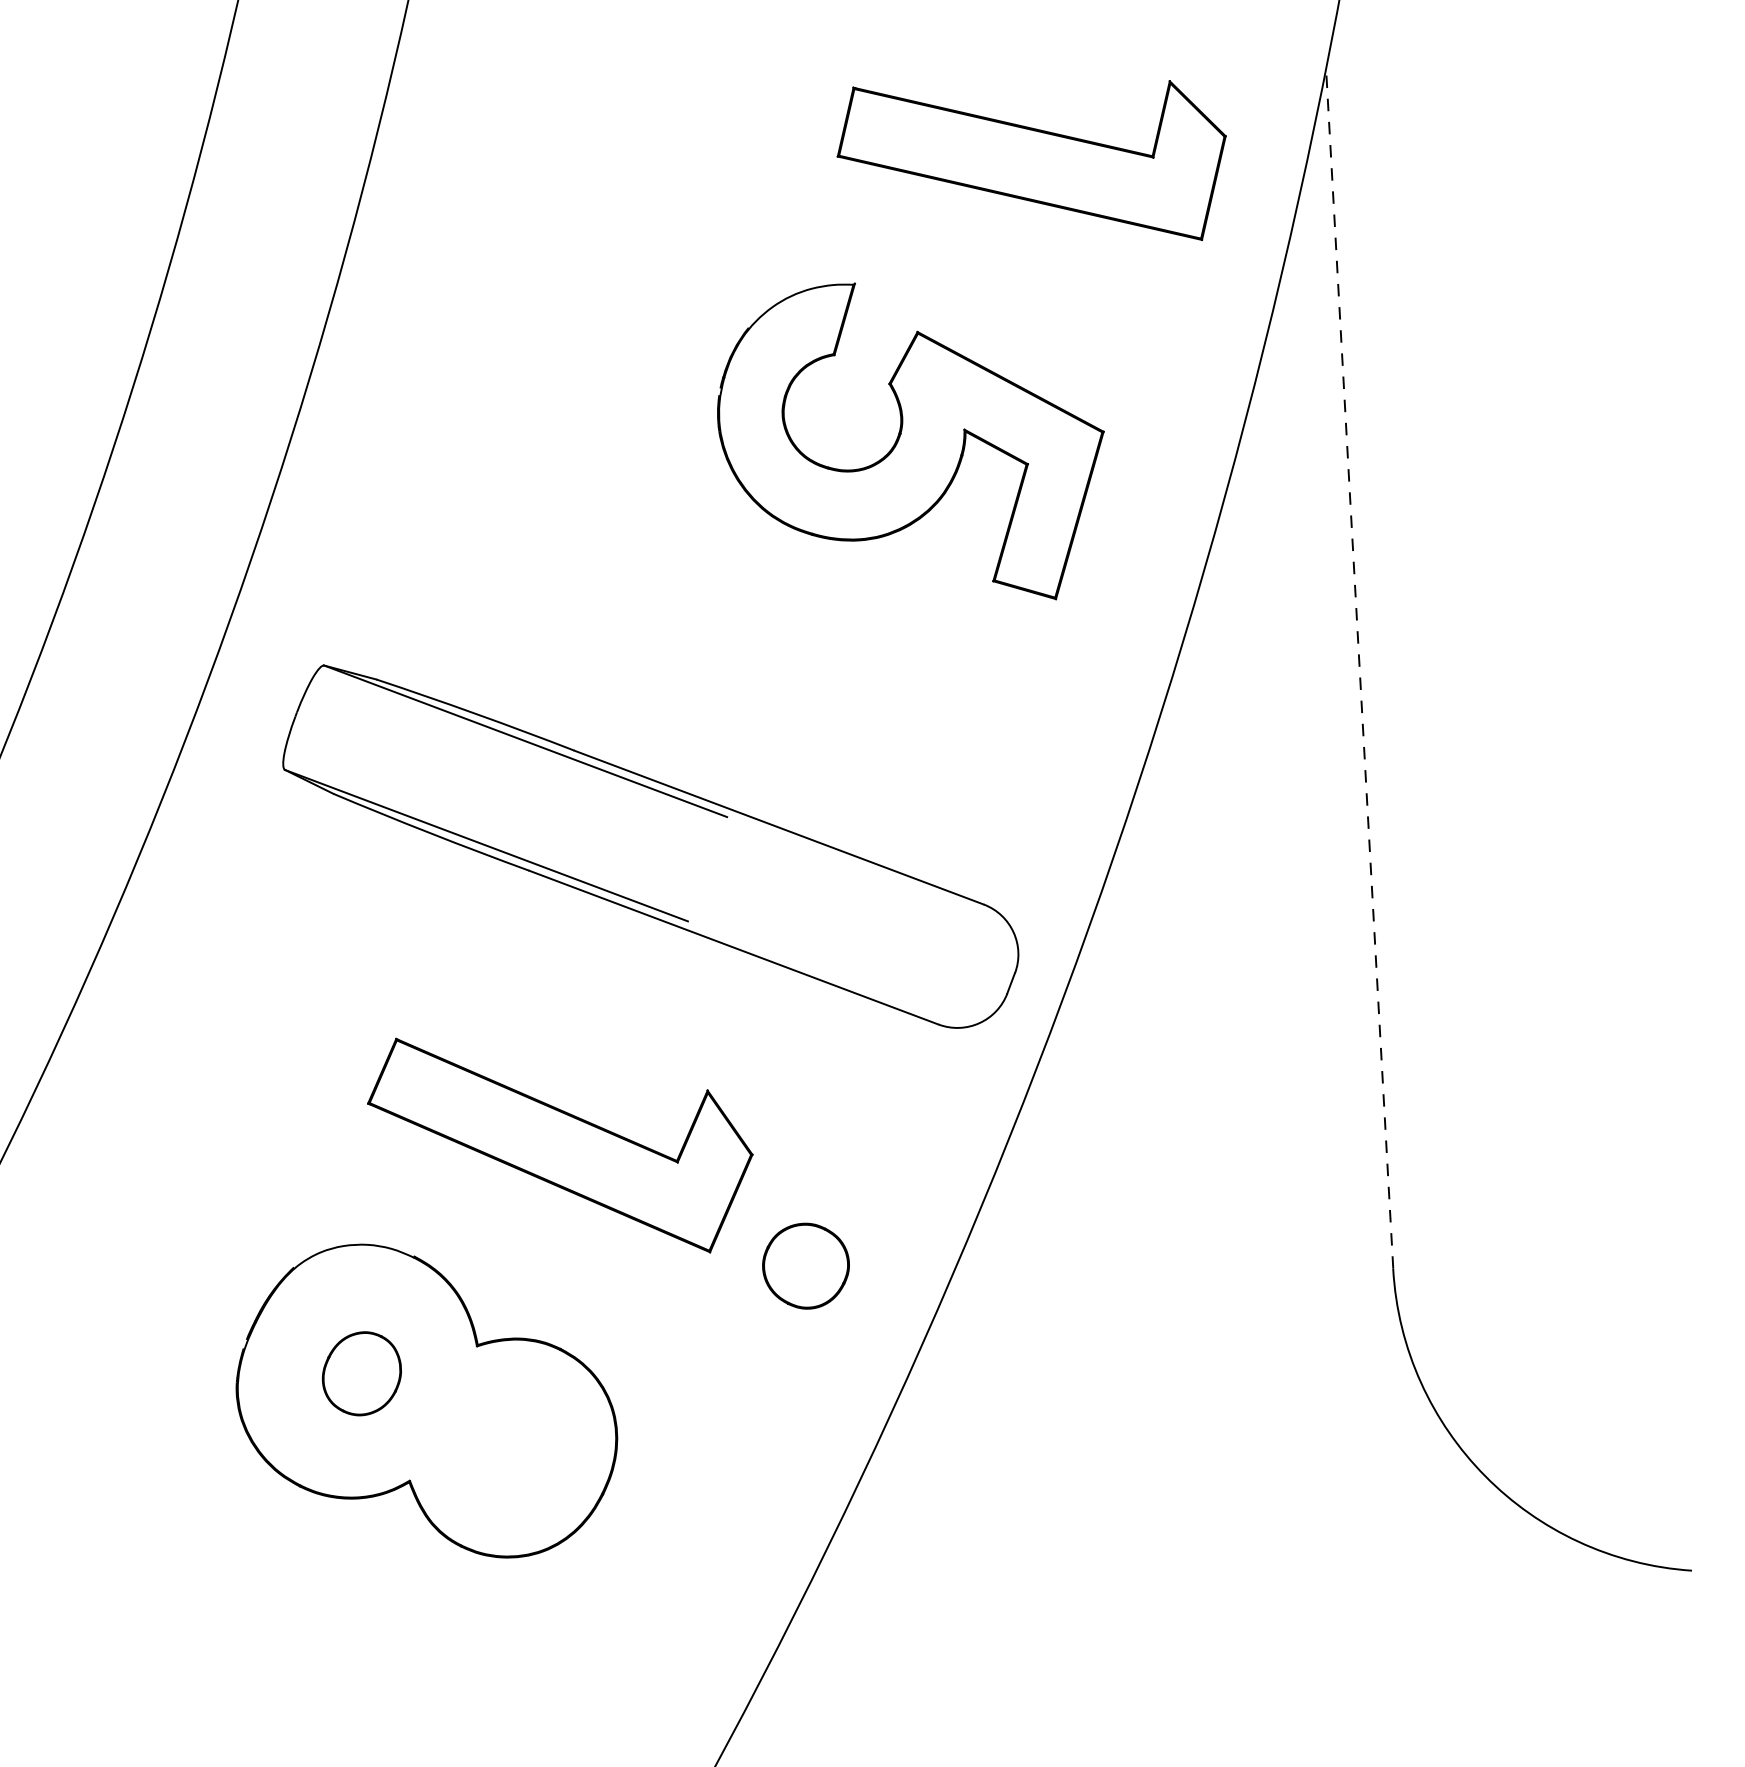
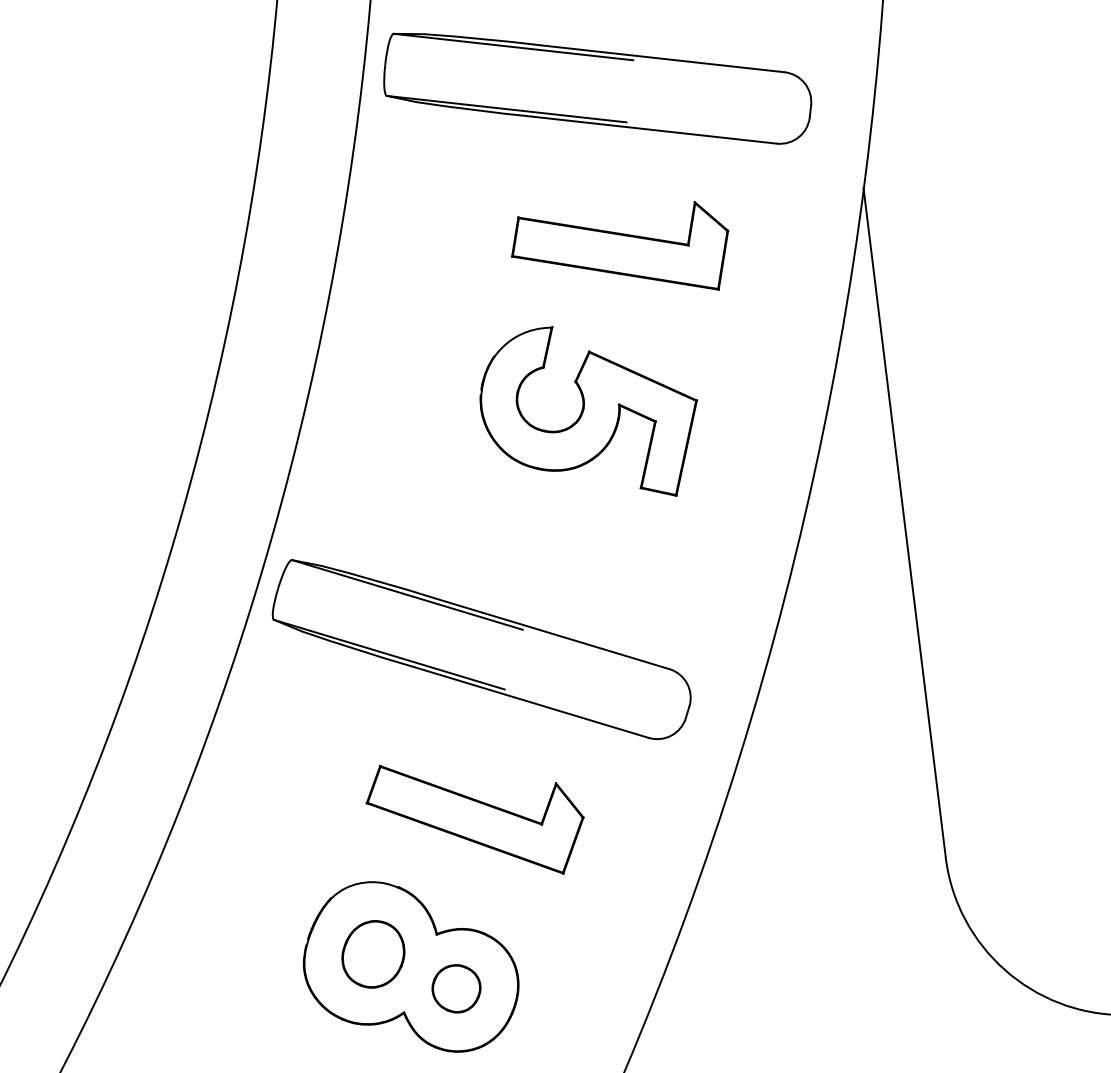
part: (1032, 149) -> (620, 245), moved
part: (909, 438) -> (588, 411), moved
line: (1359, 667) -> (904, 522), dashed -> solid
part: (651, 847) -> (481, 649), moved
part: (805, 1265) -> (456, 988), moved
part: (362, 1373) -> (373, 954), size x1.43

